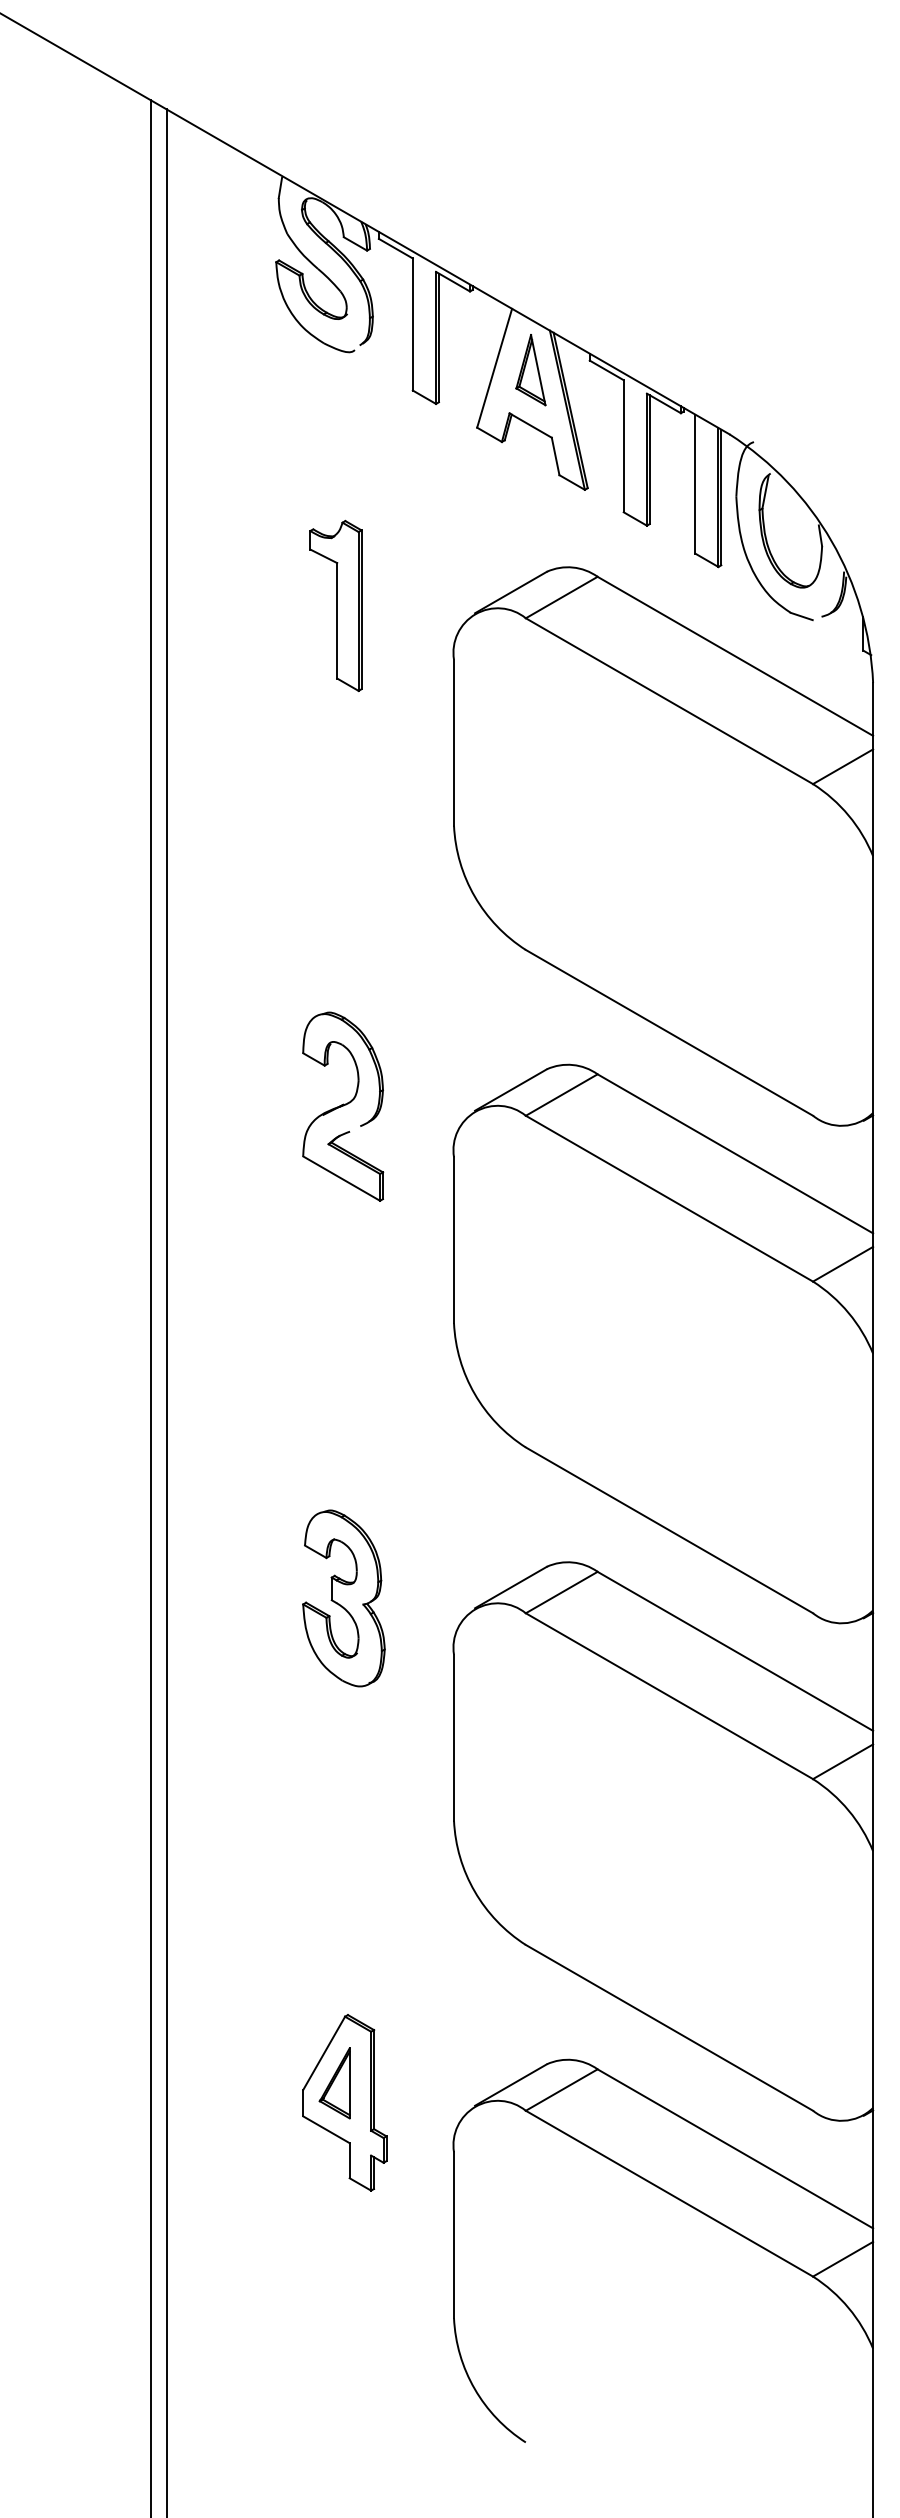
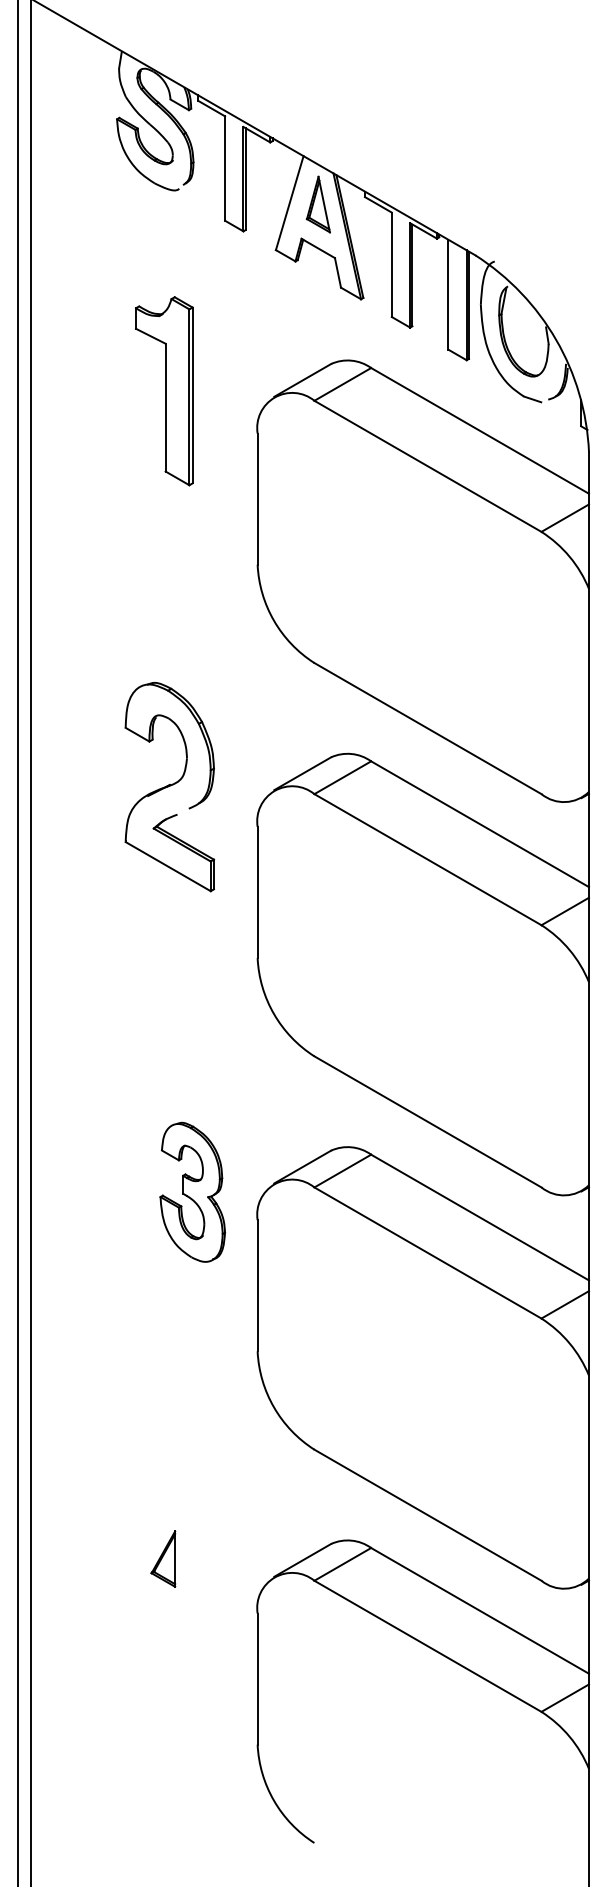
part: (335, 605) -> (163, 390), size x1.4
part: (343, 1106) -> (170, 786), size x1.4
part: (343, 1598) -> (192, 1192), moved
part: (344, 2102) -> (171, 1574), removed

